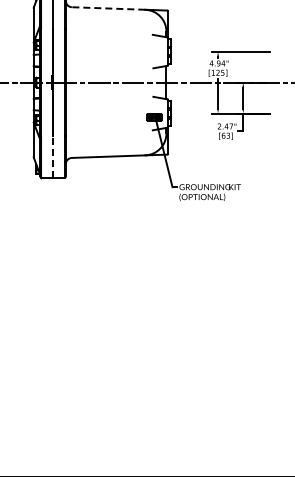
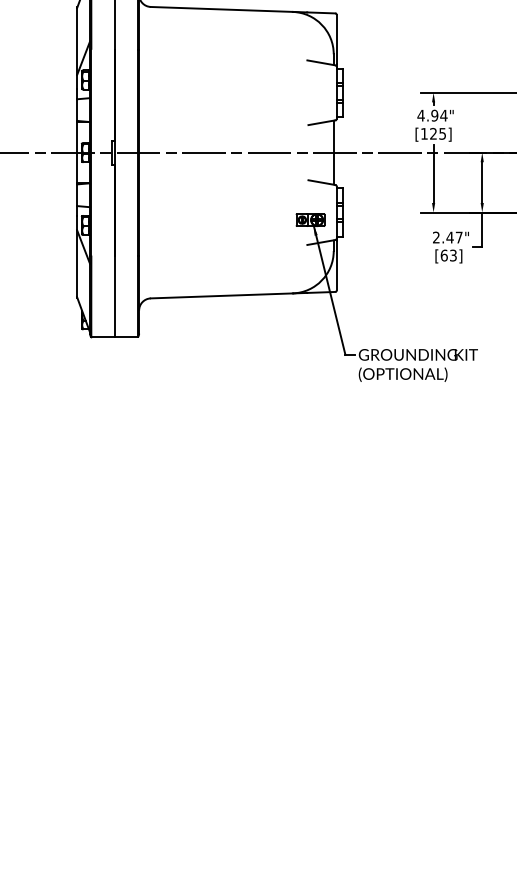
line: (108, 8) -> (221, 9), dashed -> solid
line: (53, 156) -> (115, 295), dashed -> solid

